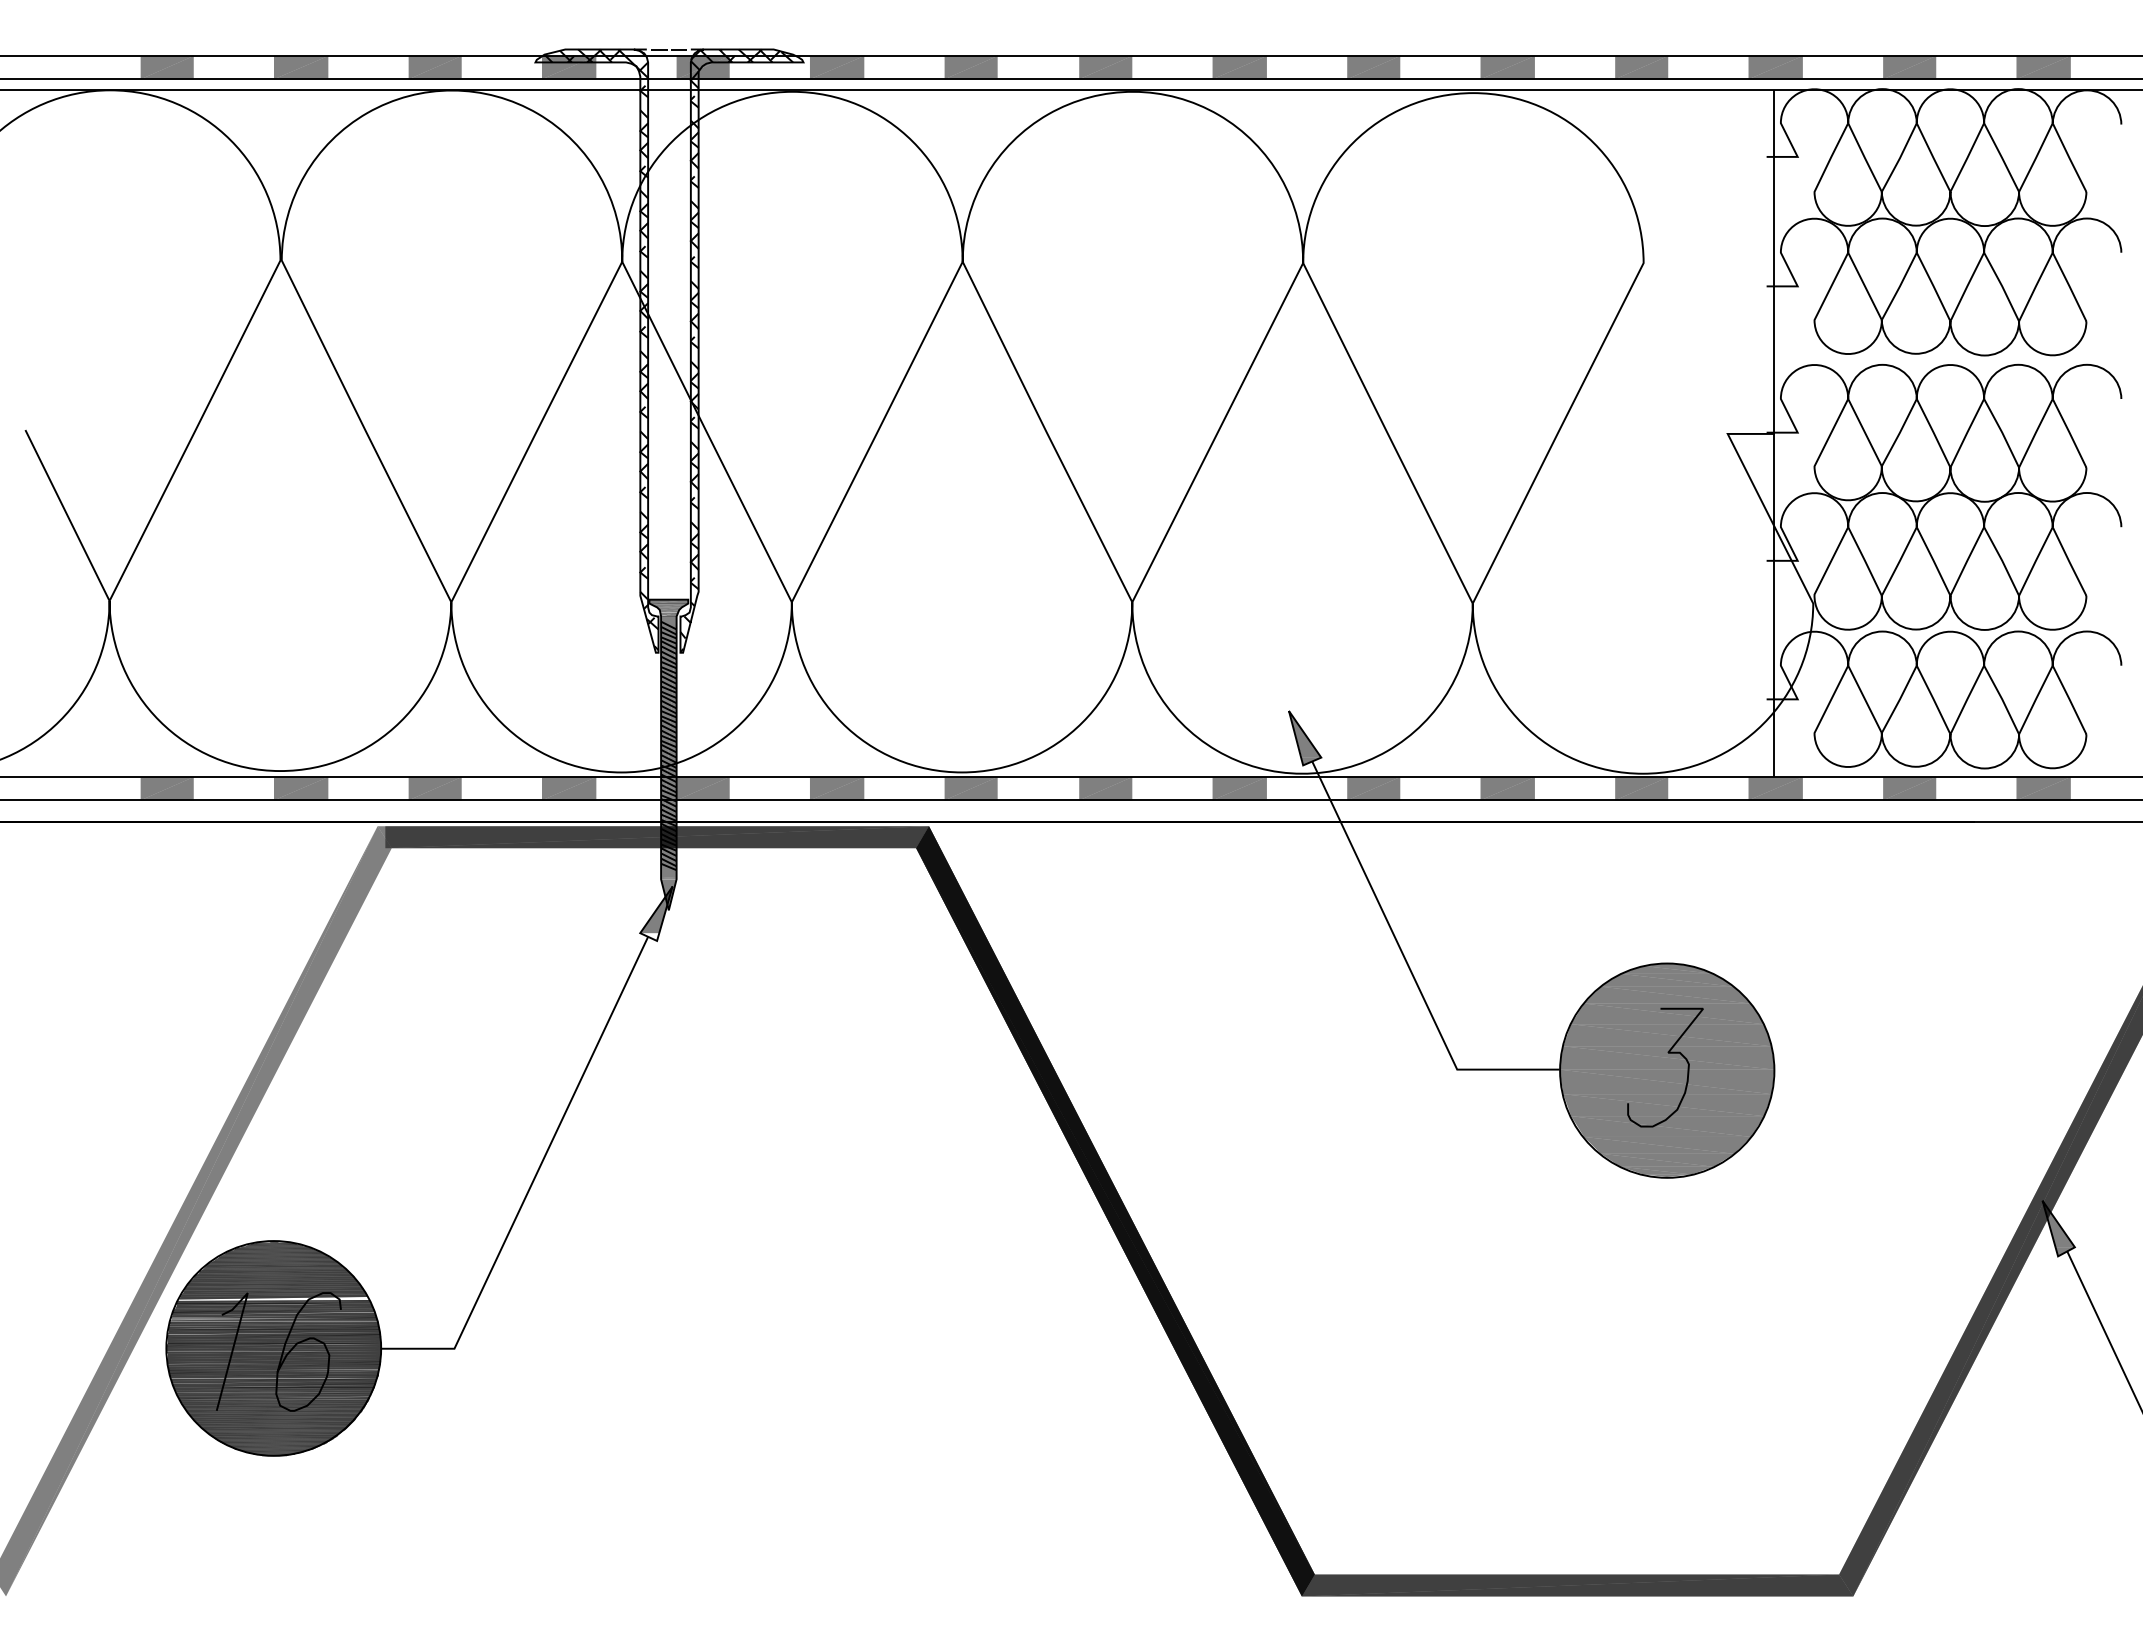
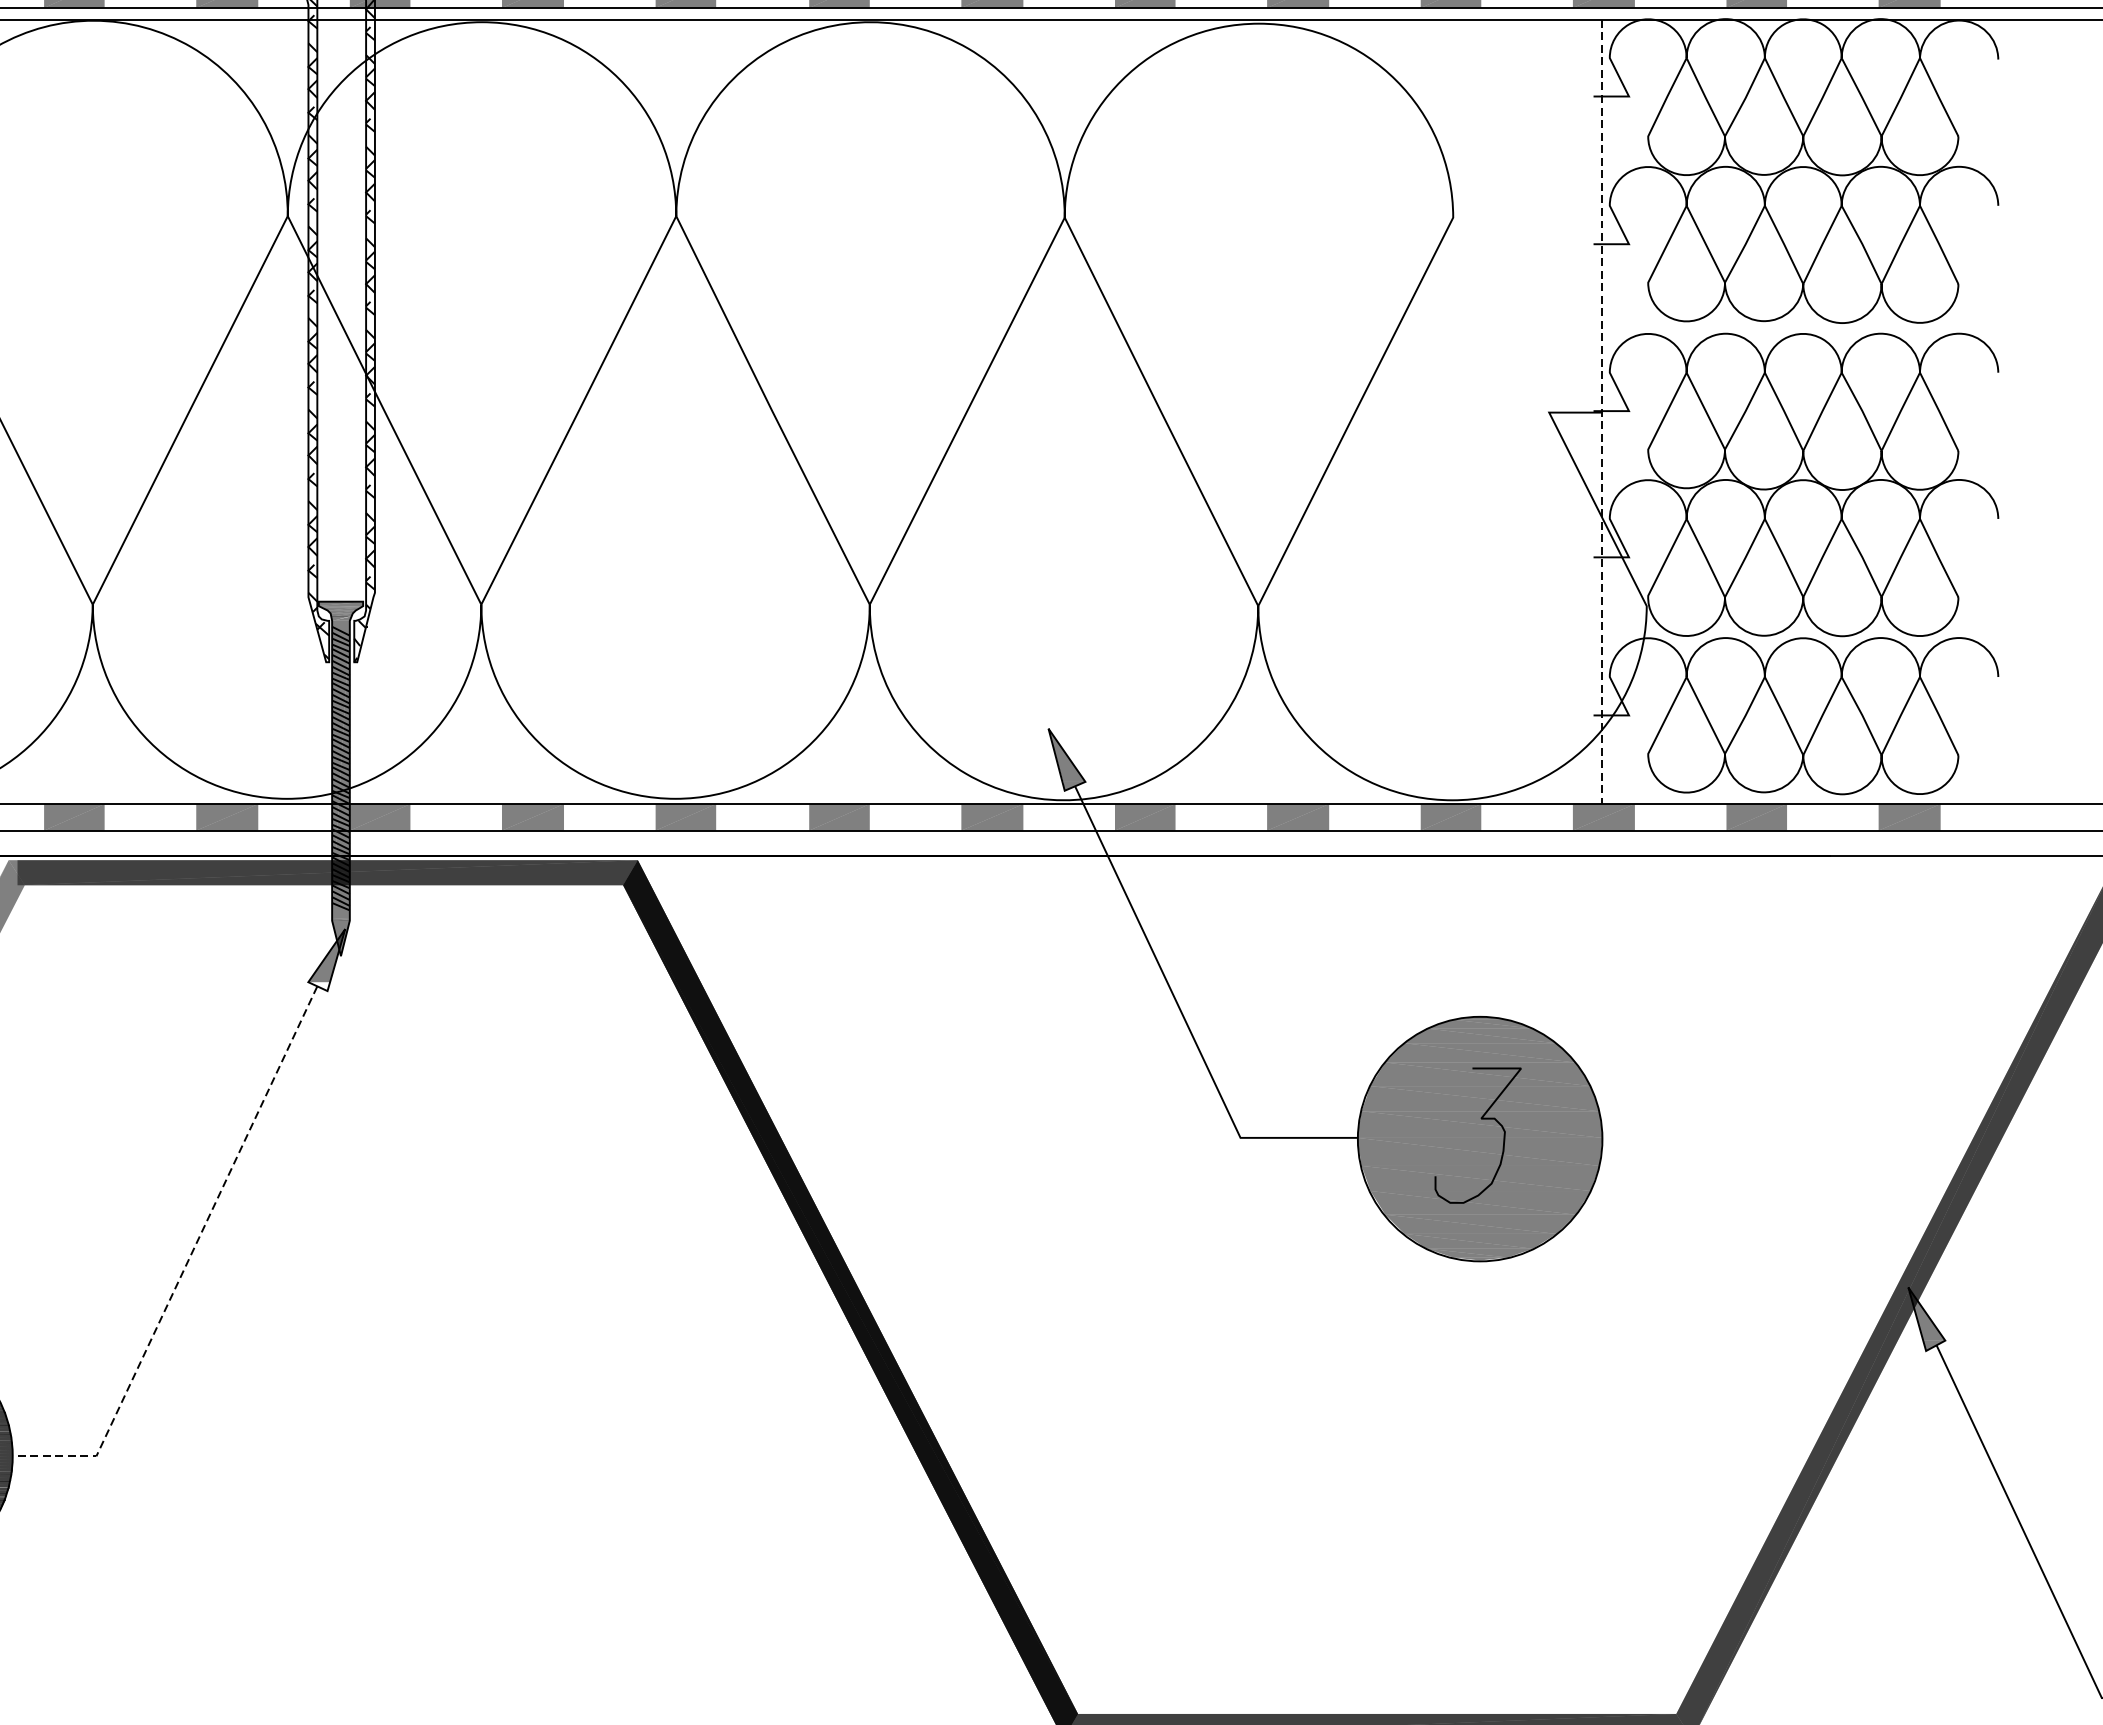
line: (1774, 433) -> (1602, 412), solid -> dashed
line: (535, 1176) -> (188, 1259), solid -> dashed

